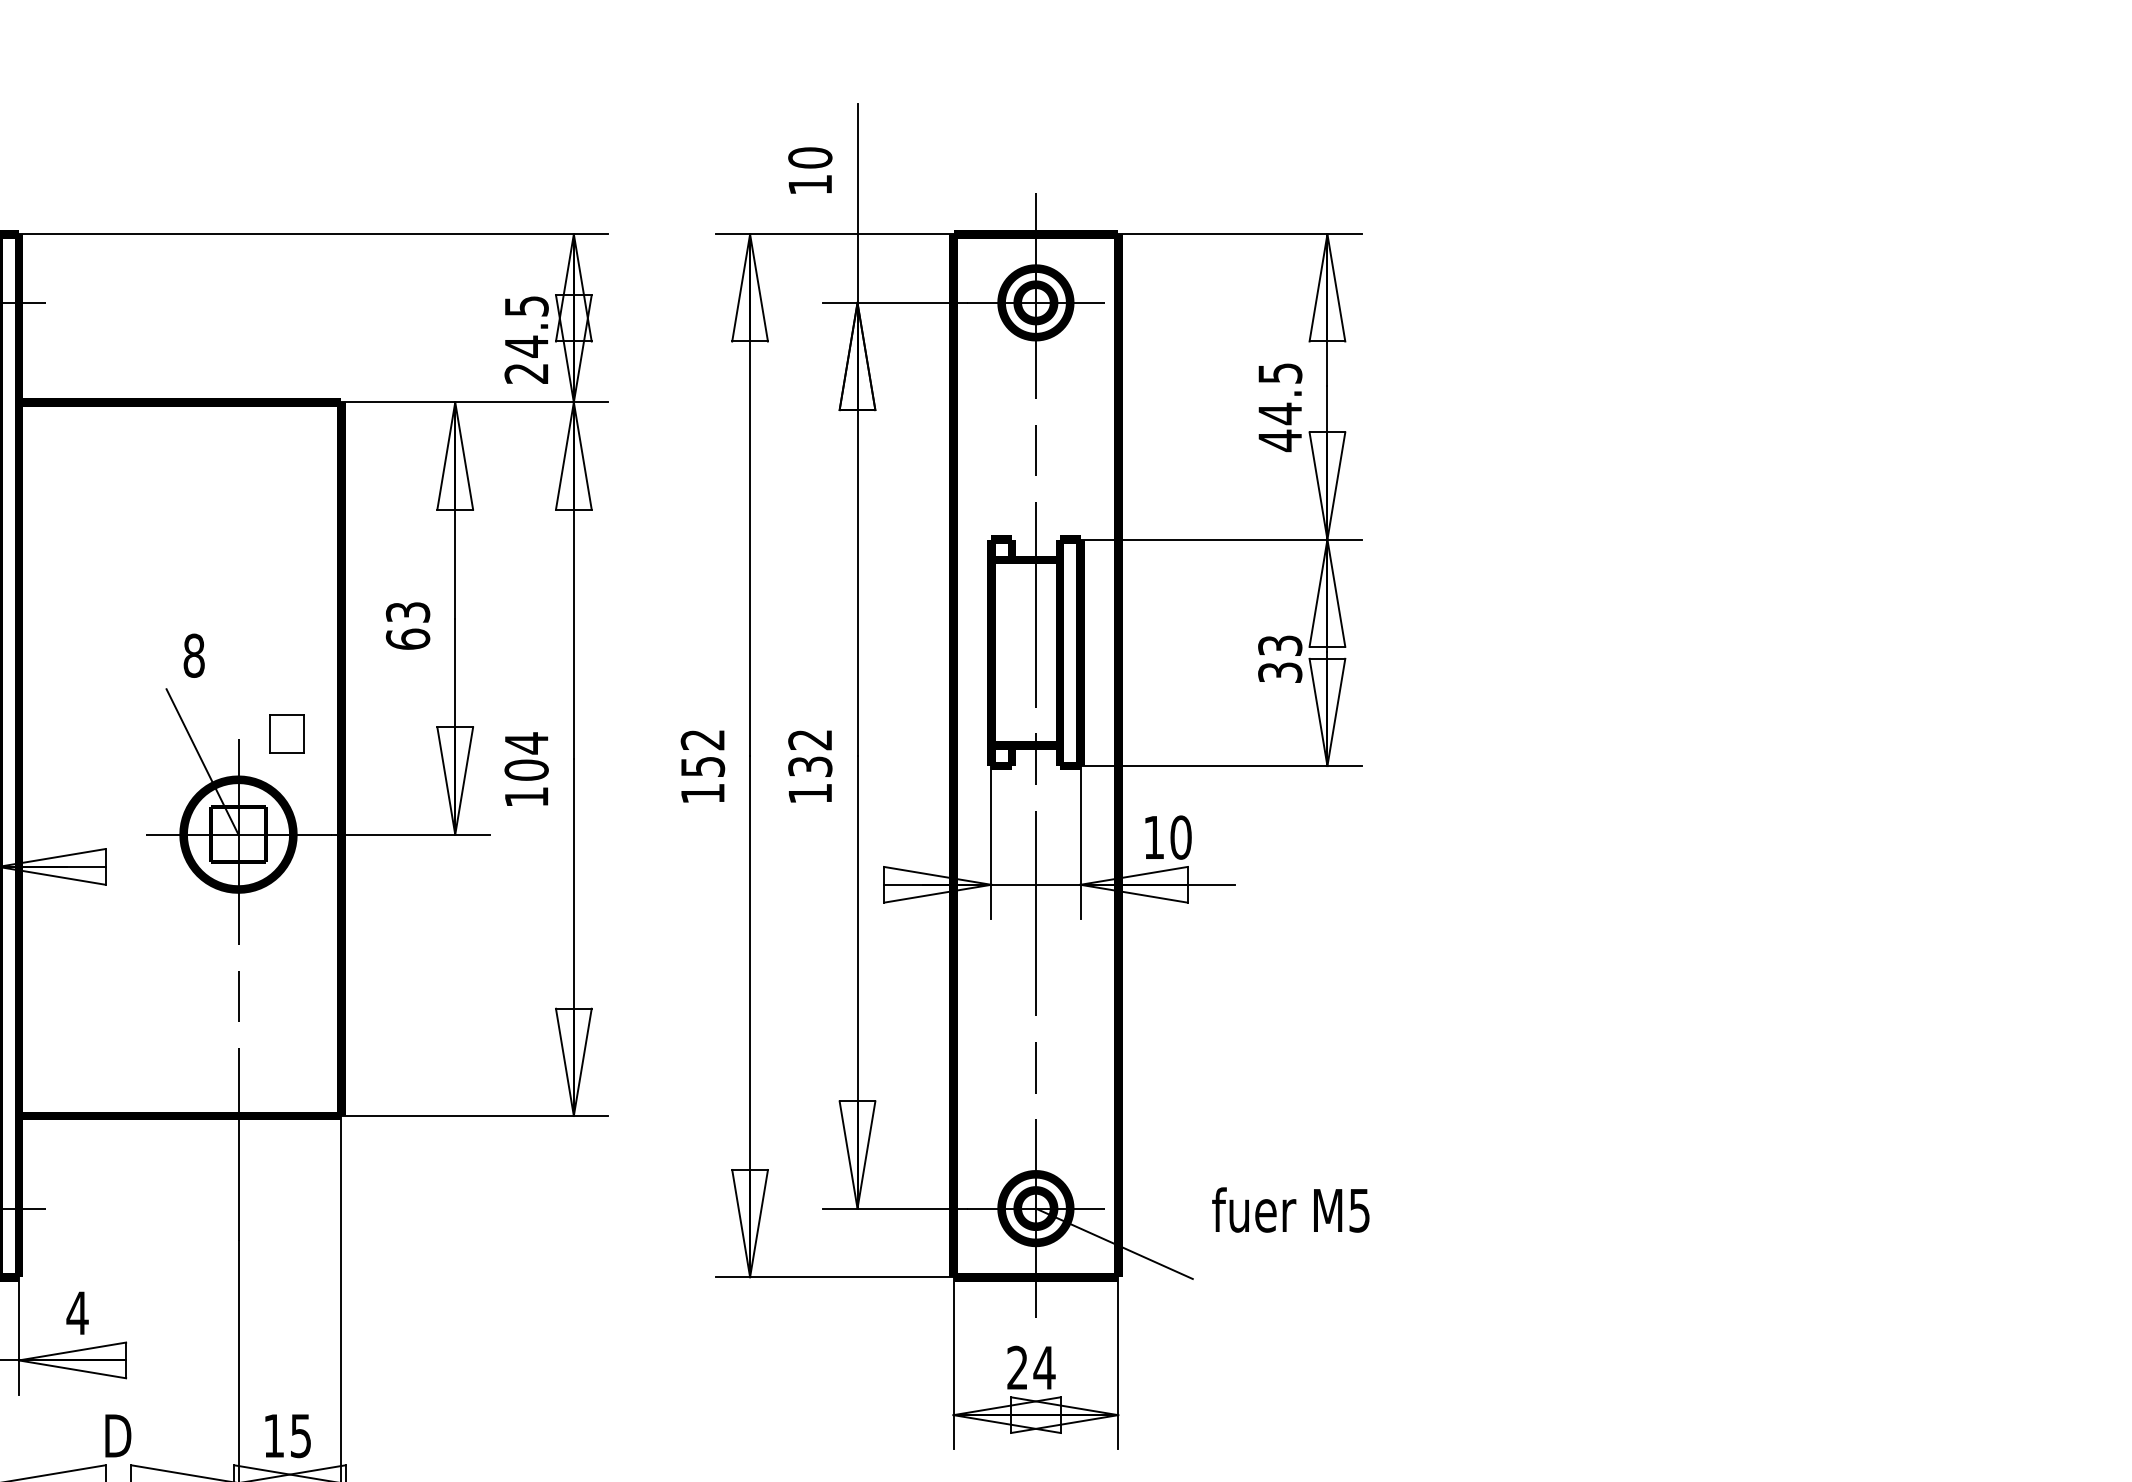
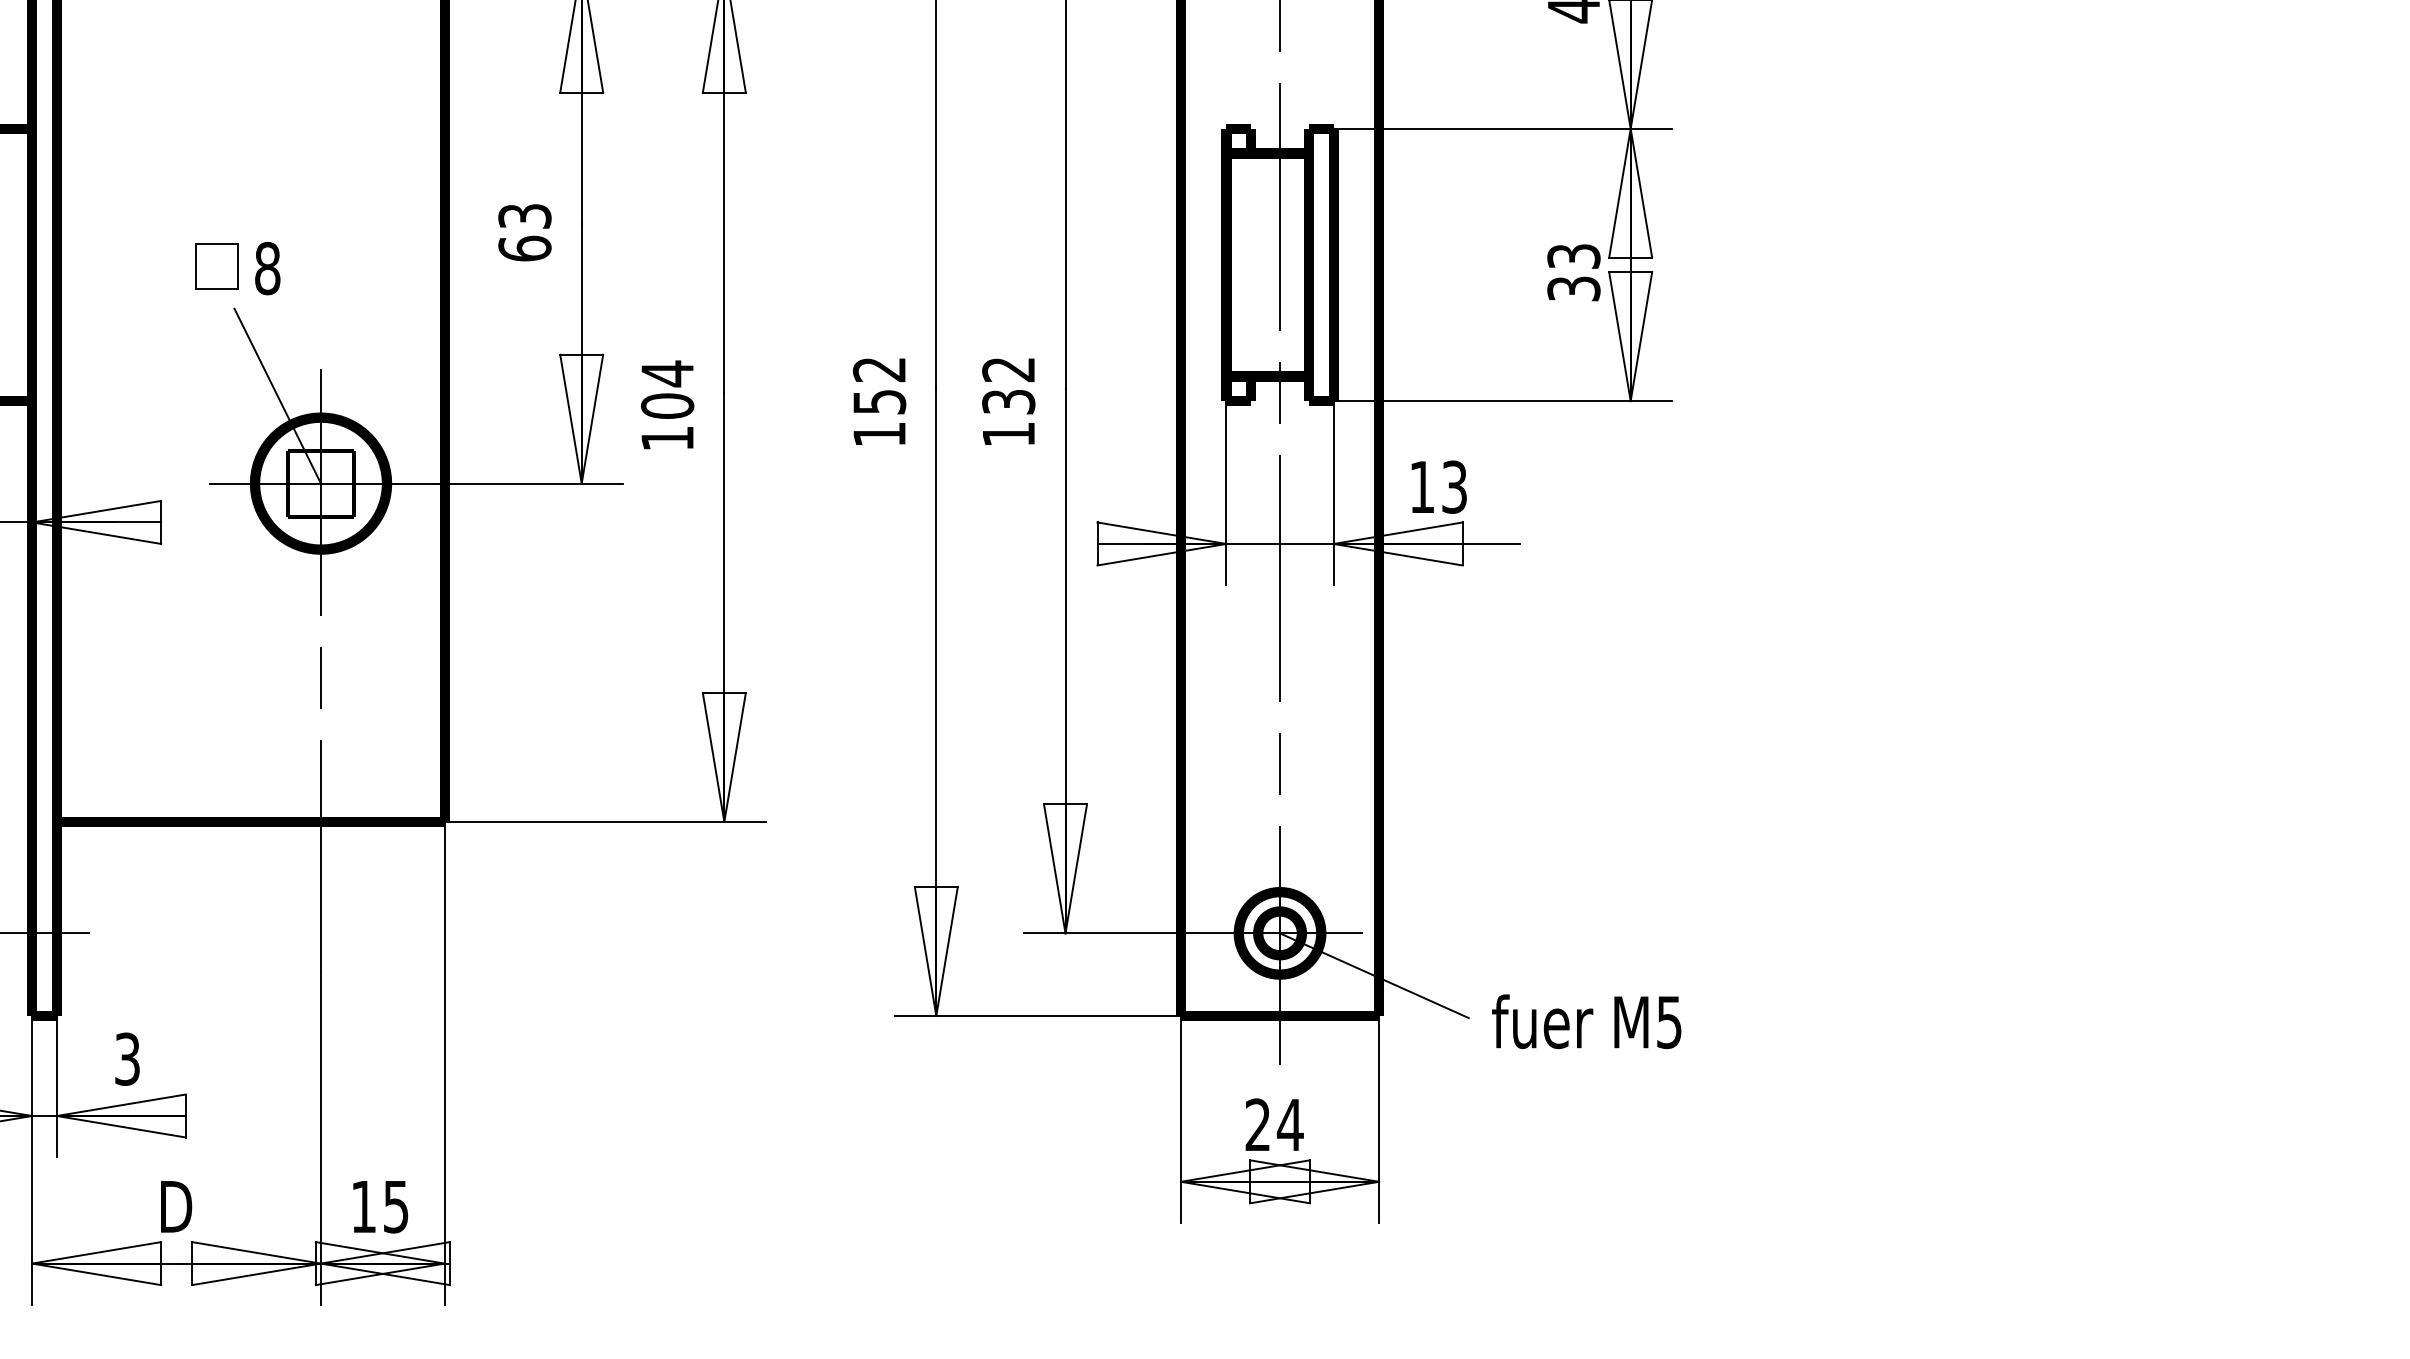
part: (286, 733) -> (216, 265), moved
text: (1180, 837) -> (1453, 487), 10 -> 13
text: (1290, 1209) -> (1586, 1021), moved
text: (77, 1313) -> (127, 1059), 4 -> 3

